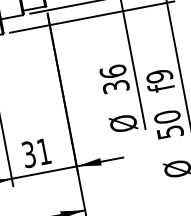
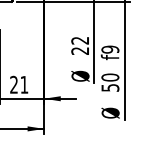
text: (114, 78) -> (80, 45), 36 -> 22
text: (28, 154) -> (13, 84), 31 -> 21

